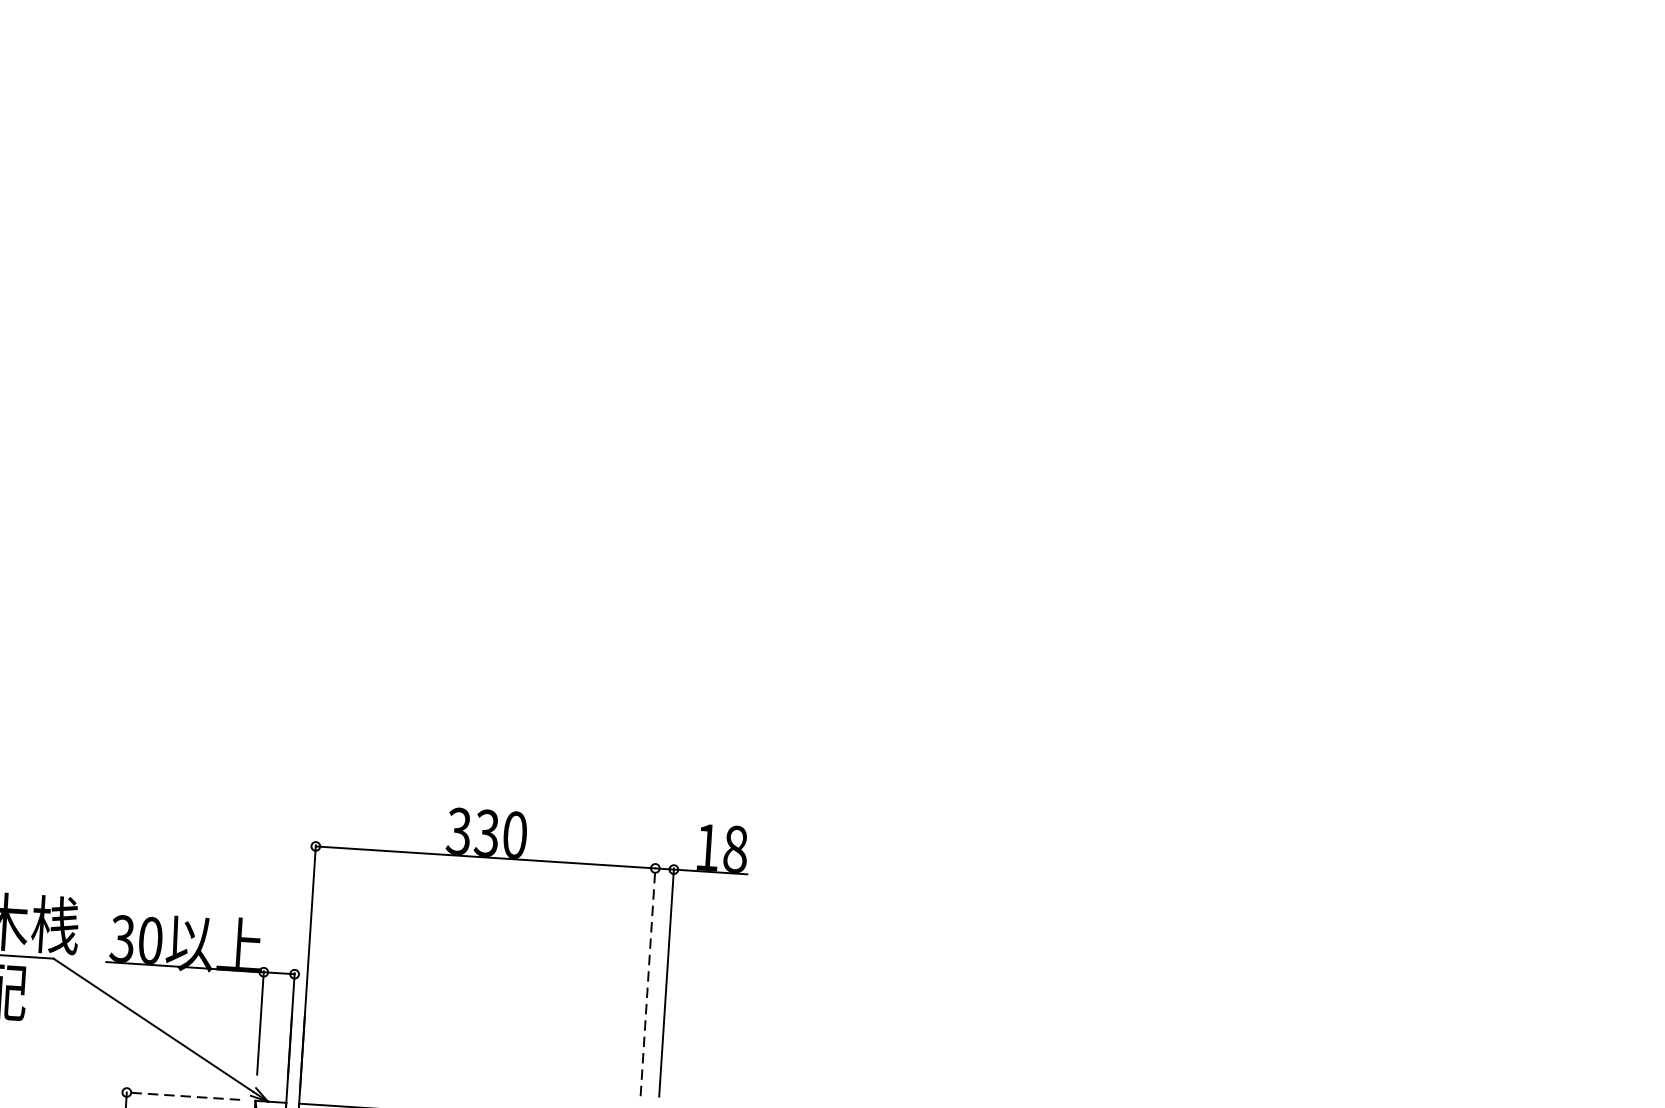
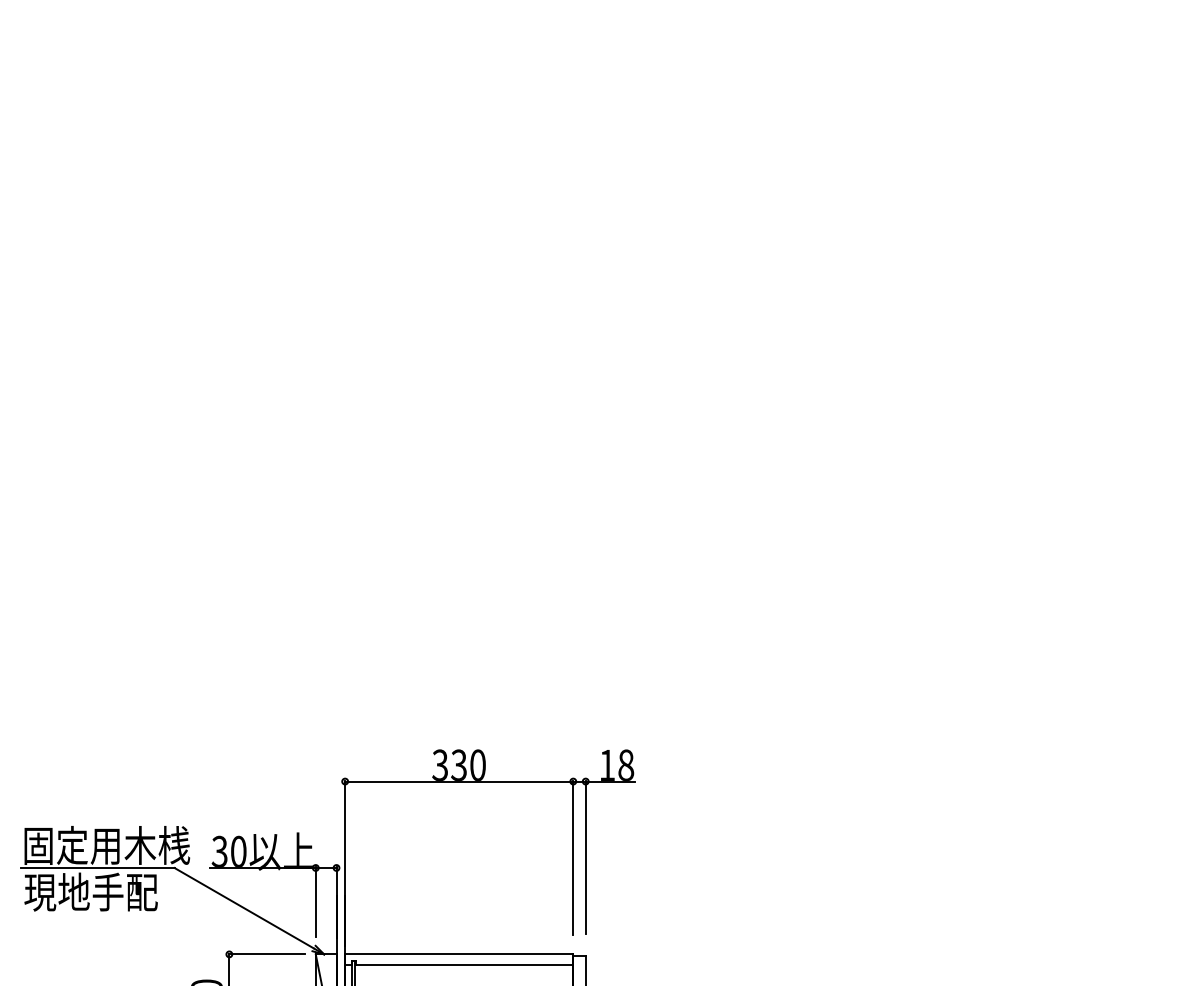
line: (648, 981) -> (573, 857), dashed -> solid
line: (182, 1096) -> (266, 954), dashed -> solid

